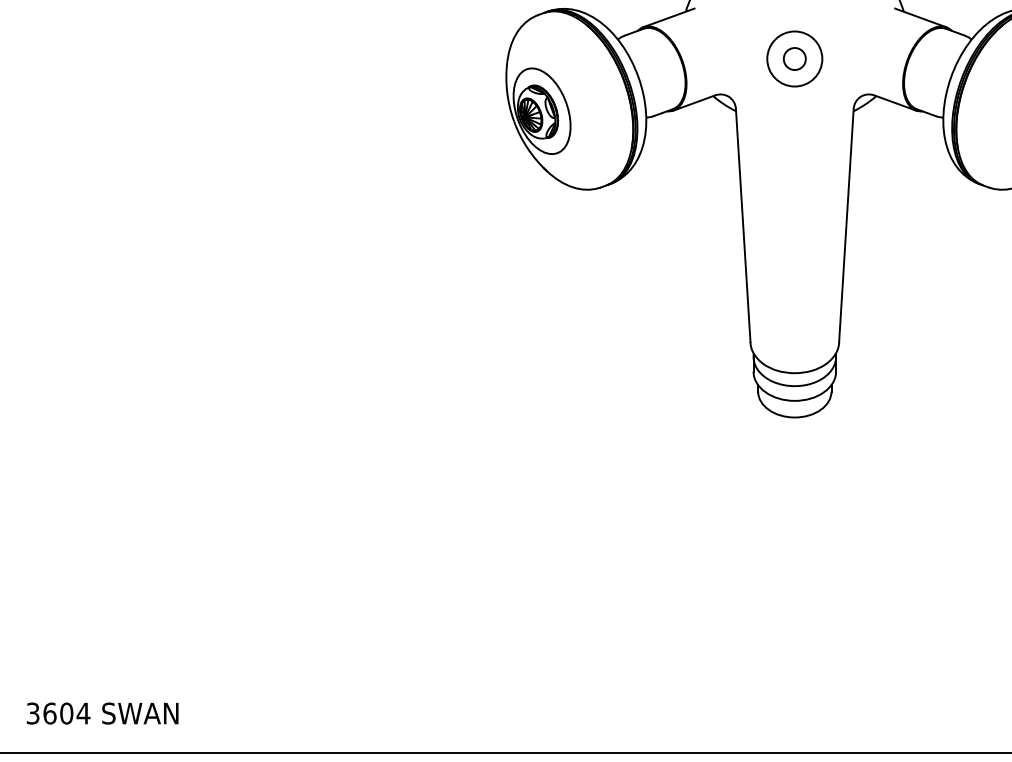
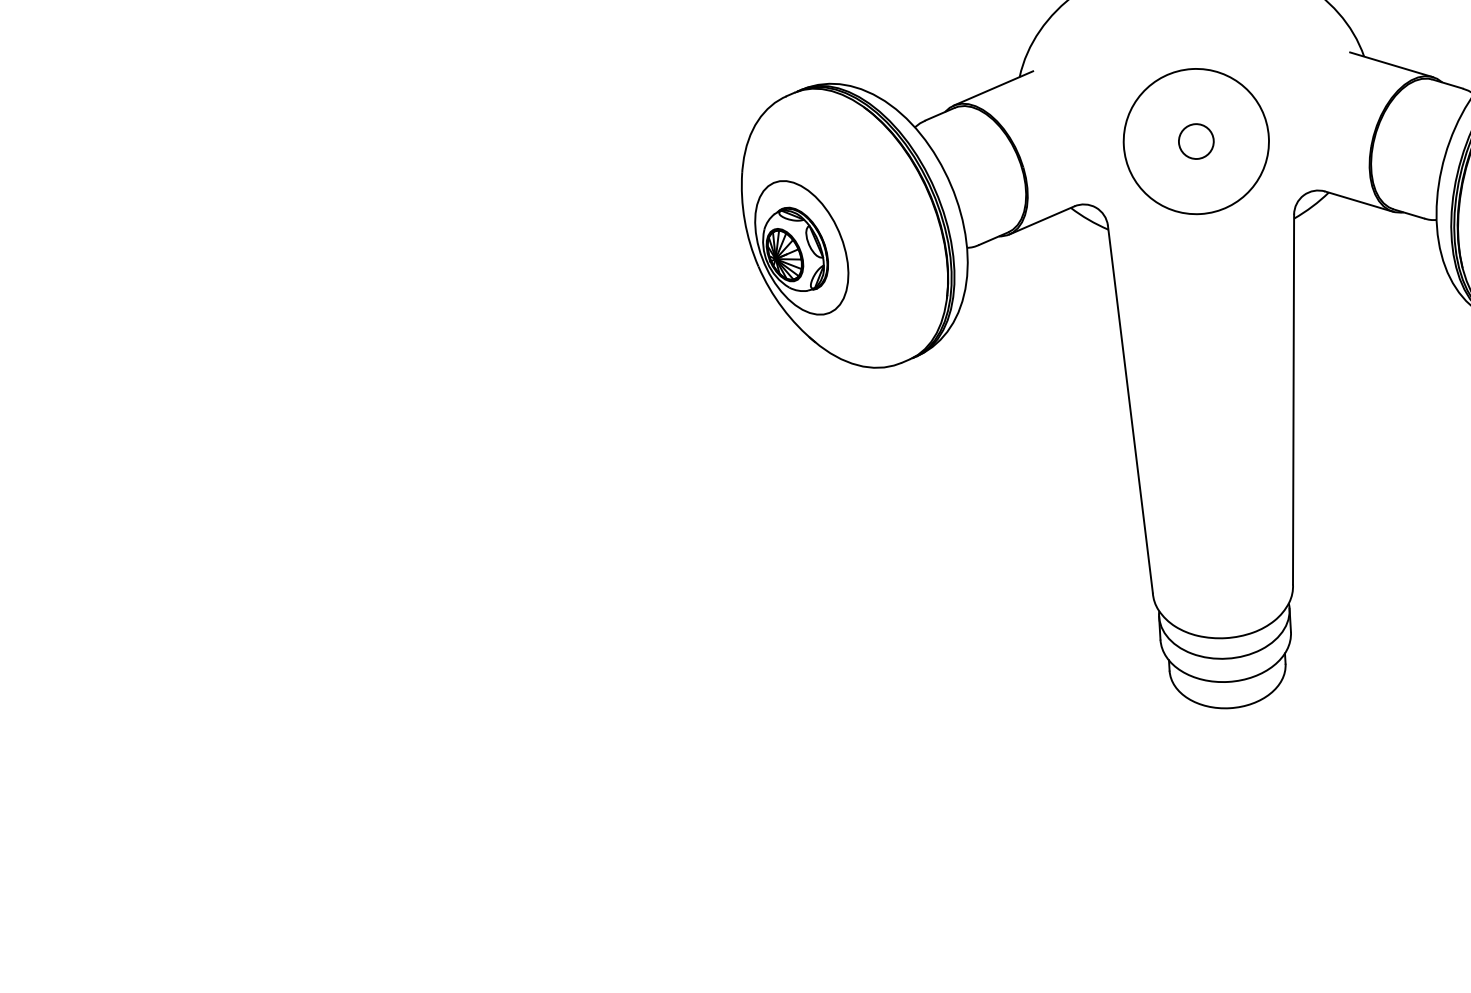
circle: (794, 58) -> (1195, 140), size x1.67

